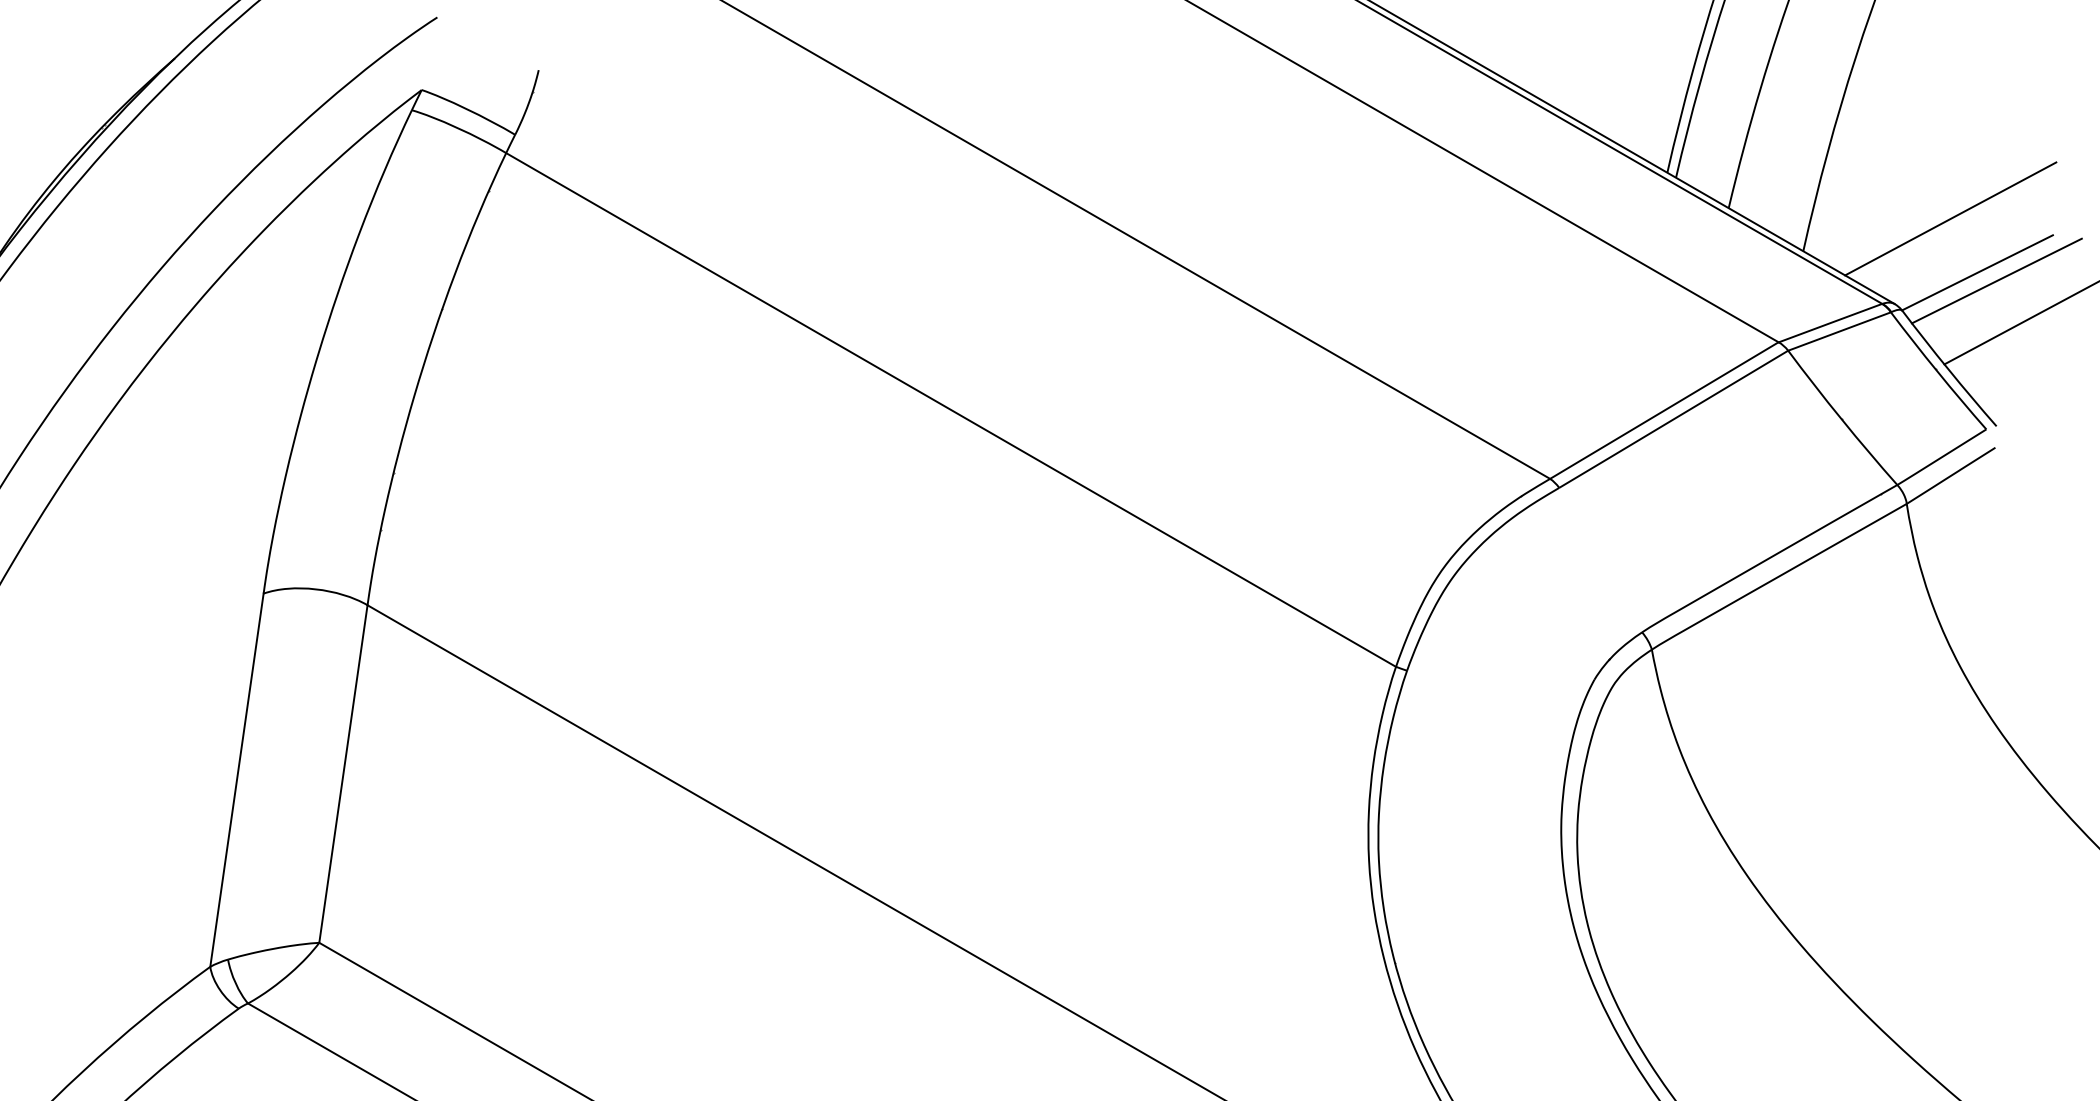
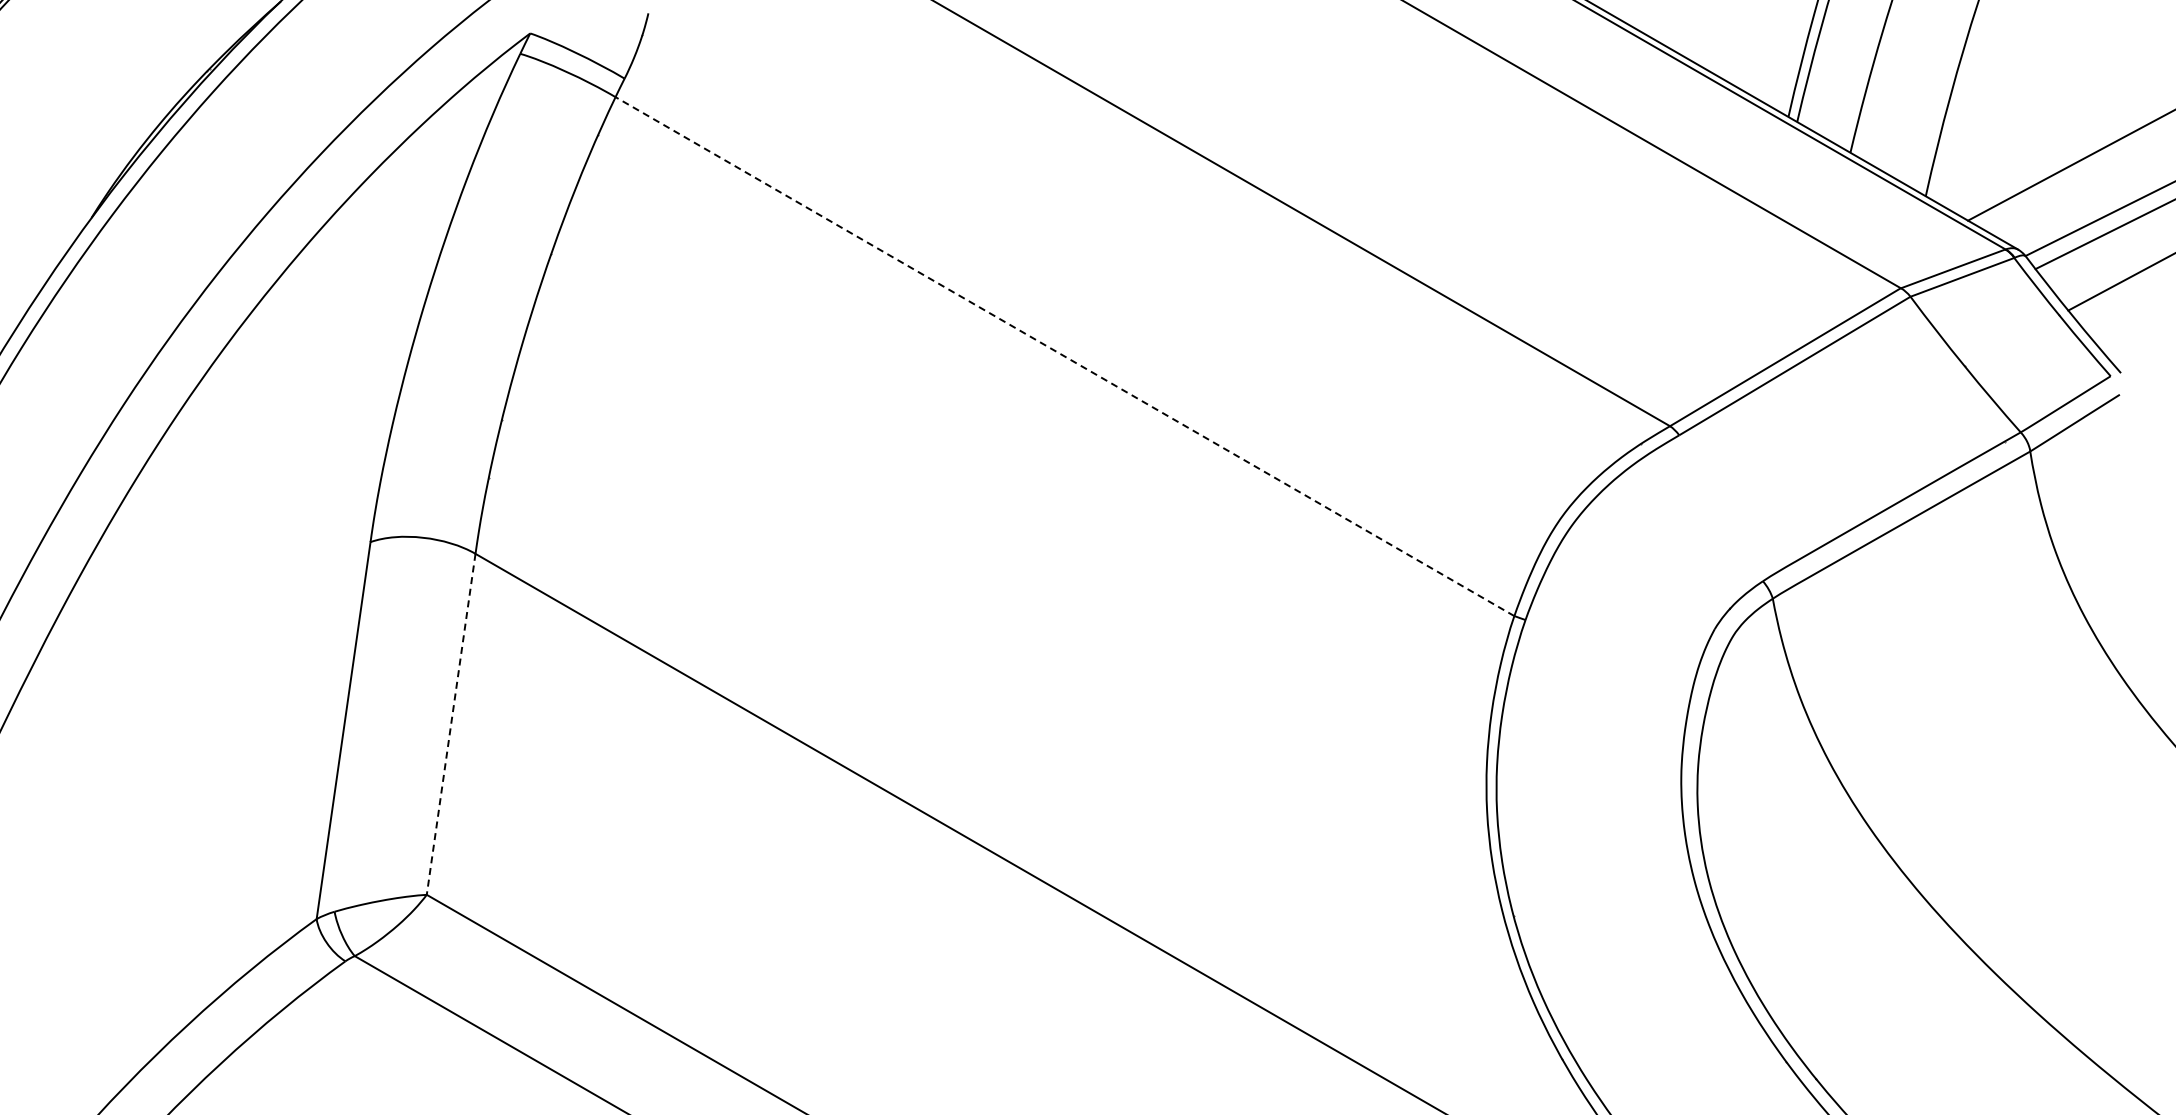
line: (950, 409) -> (1064, 356), solid -> dashed
line: (343, 774) -> (451, 724), solid -> dashed

